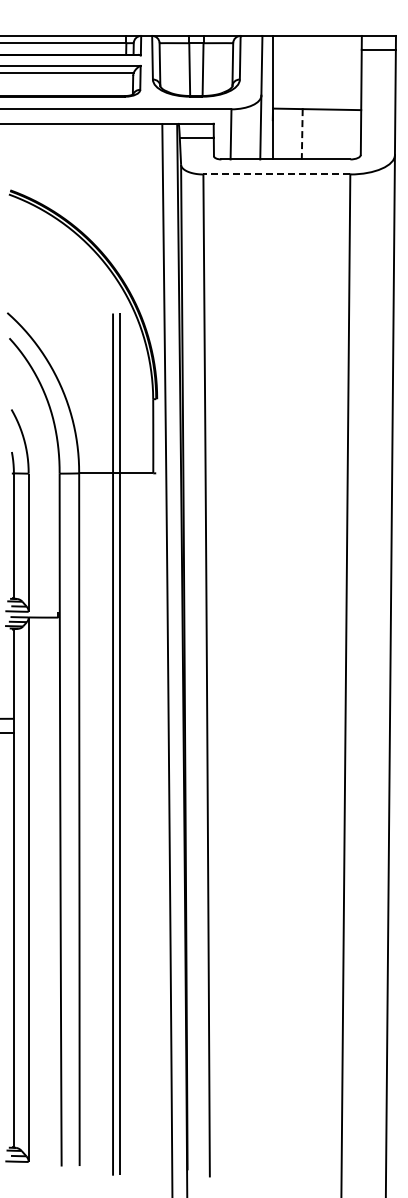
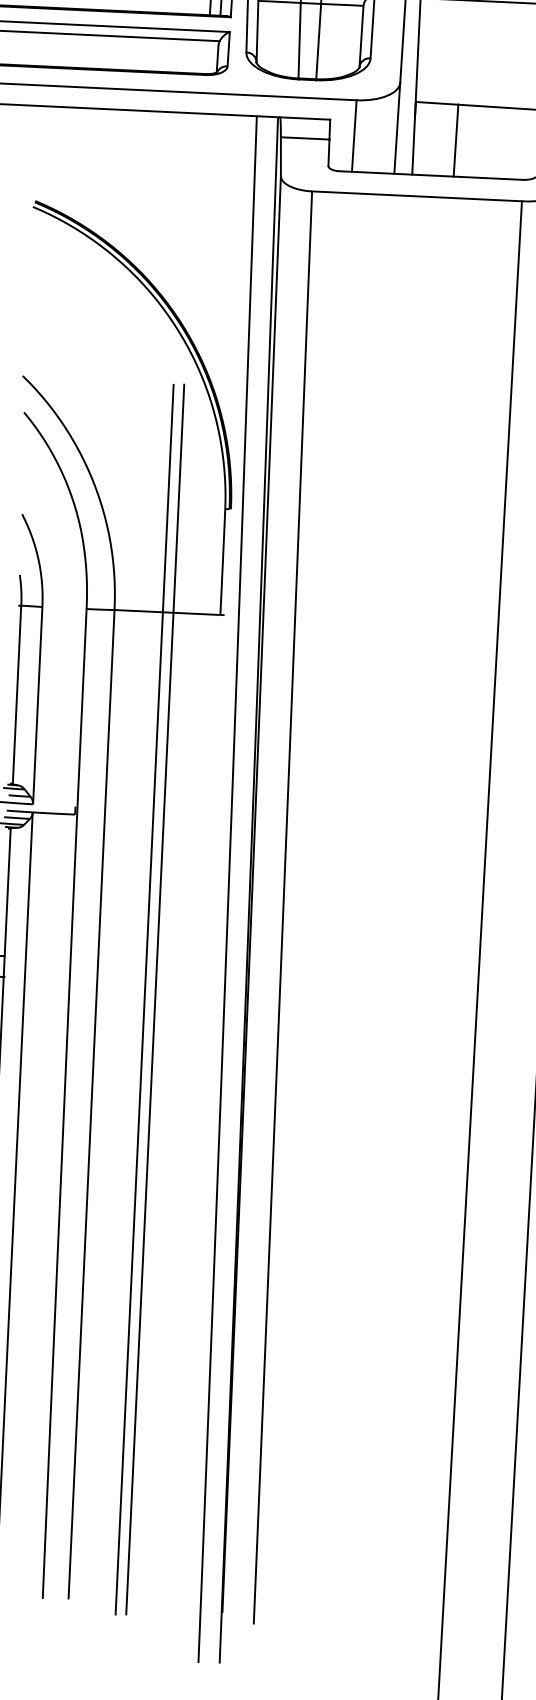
line: (302, 134) -> (456, 140), dashed -> solid
line: (276, 174) -> (416, 196), dashed -> solid

